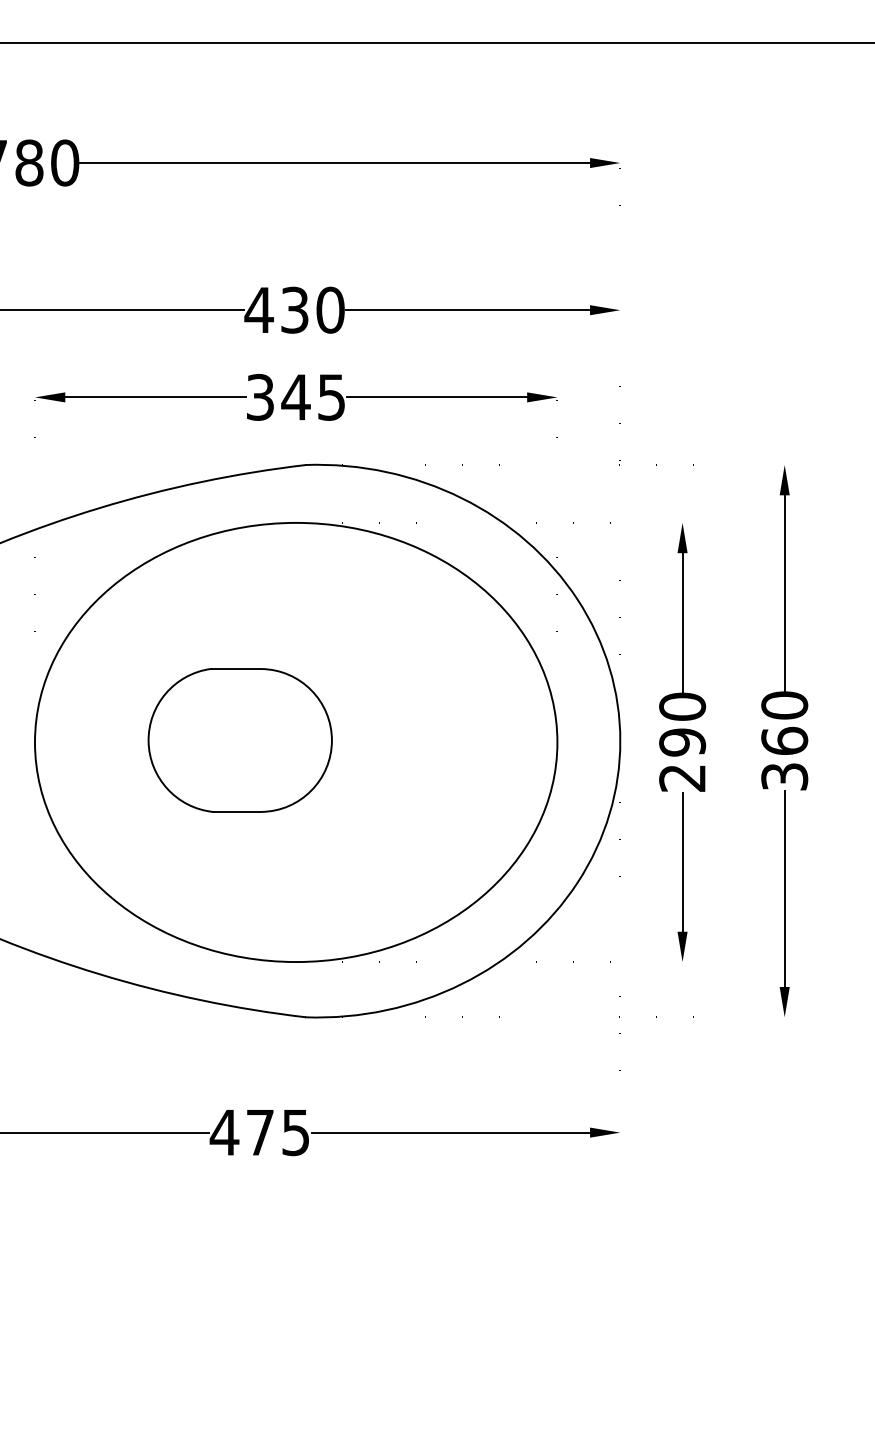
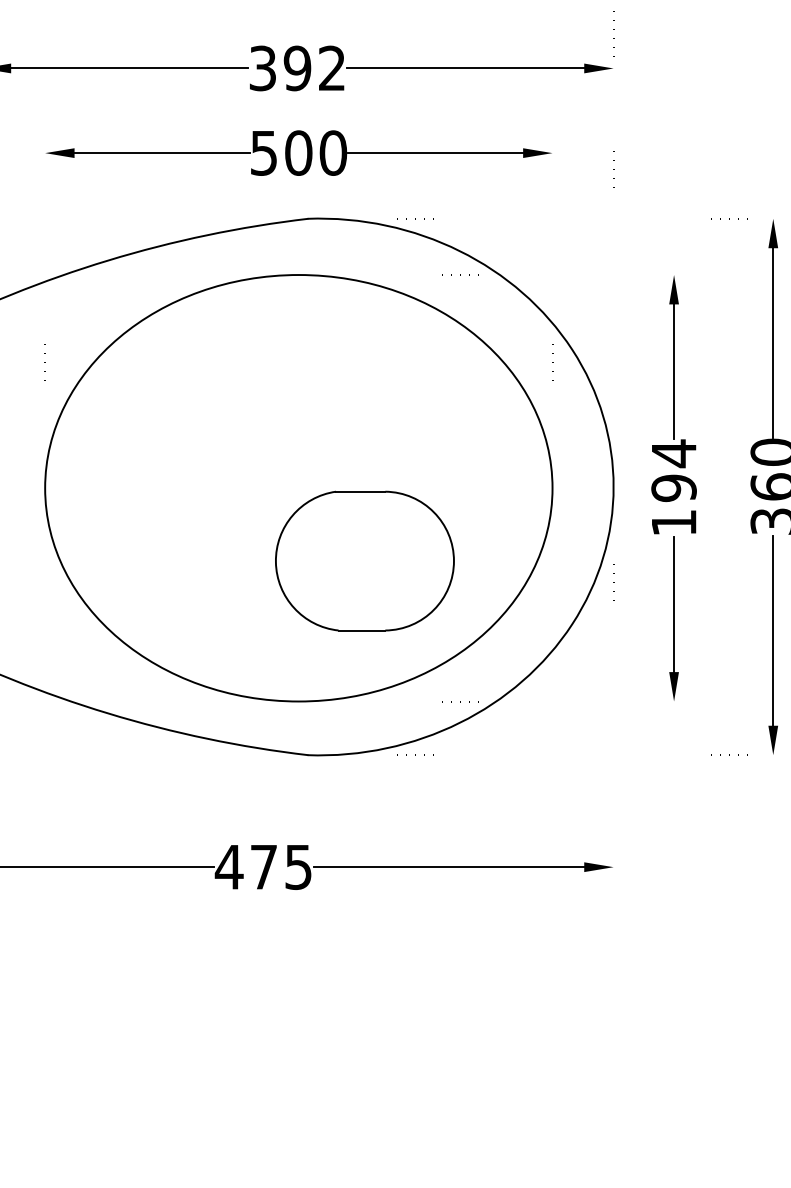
text: (294, 309) -> (297, 67), 430 -> 392
text: (296, 396) -> (299, 152), 345 -> 500
part: (239, 740) -> (364, 561), moved
text: (682, 741) -> (674, 487), 290 -> 194

